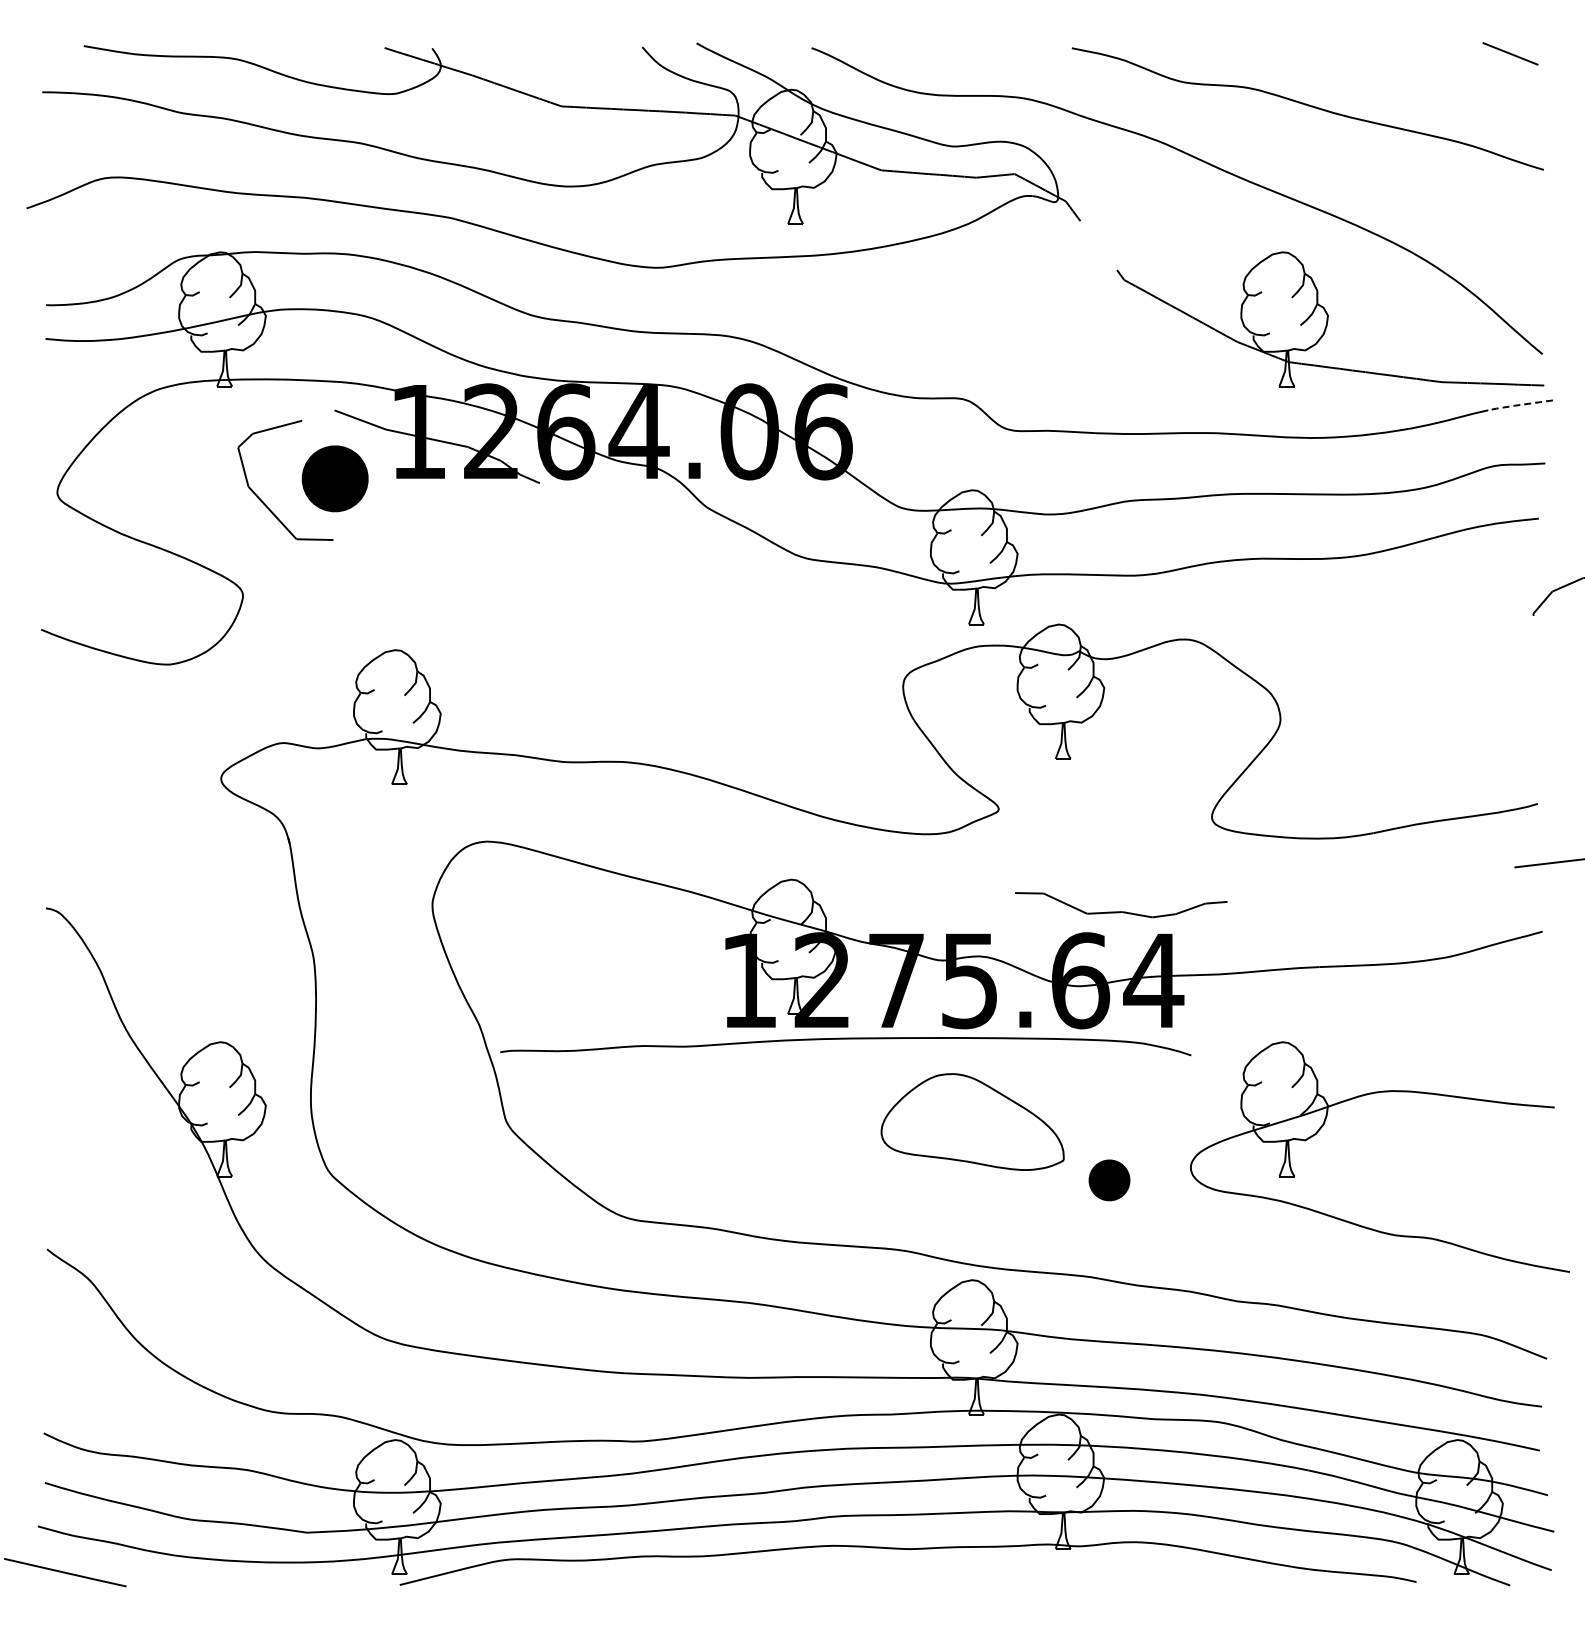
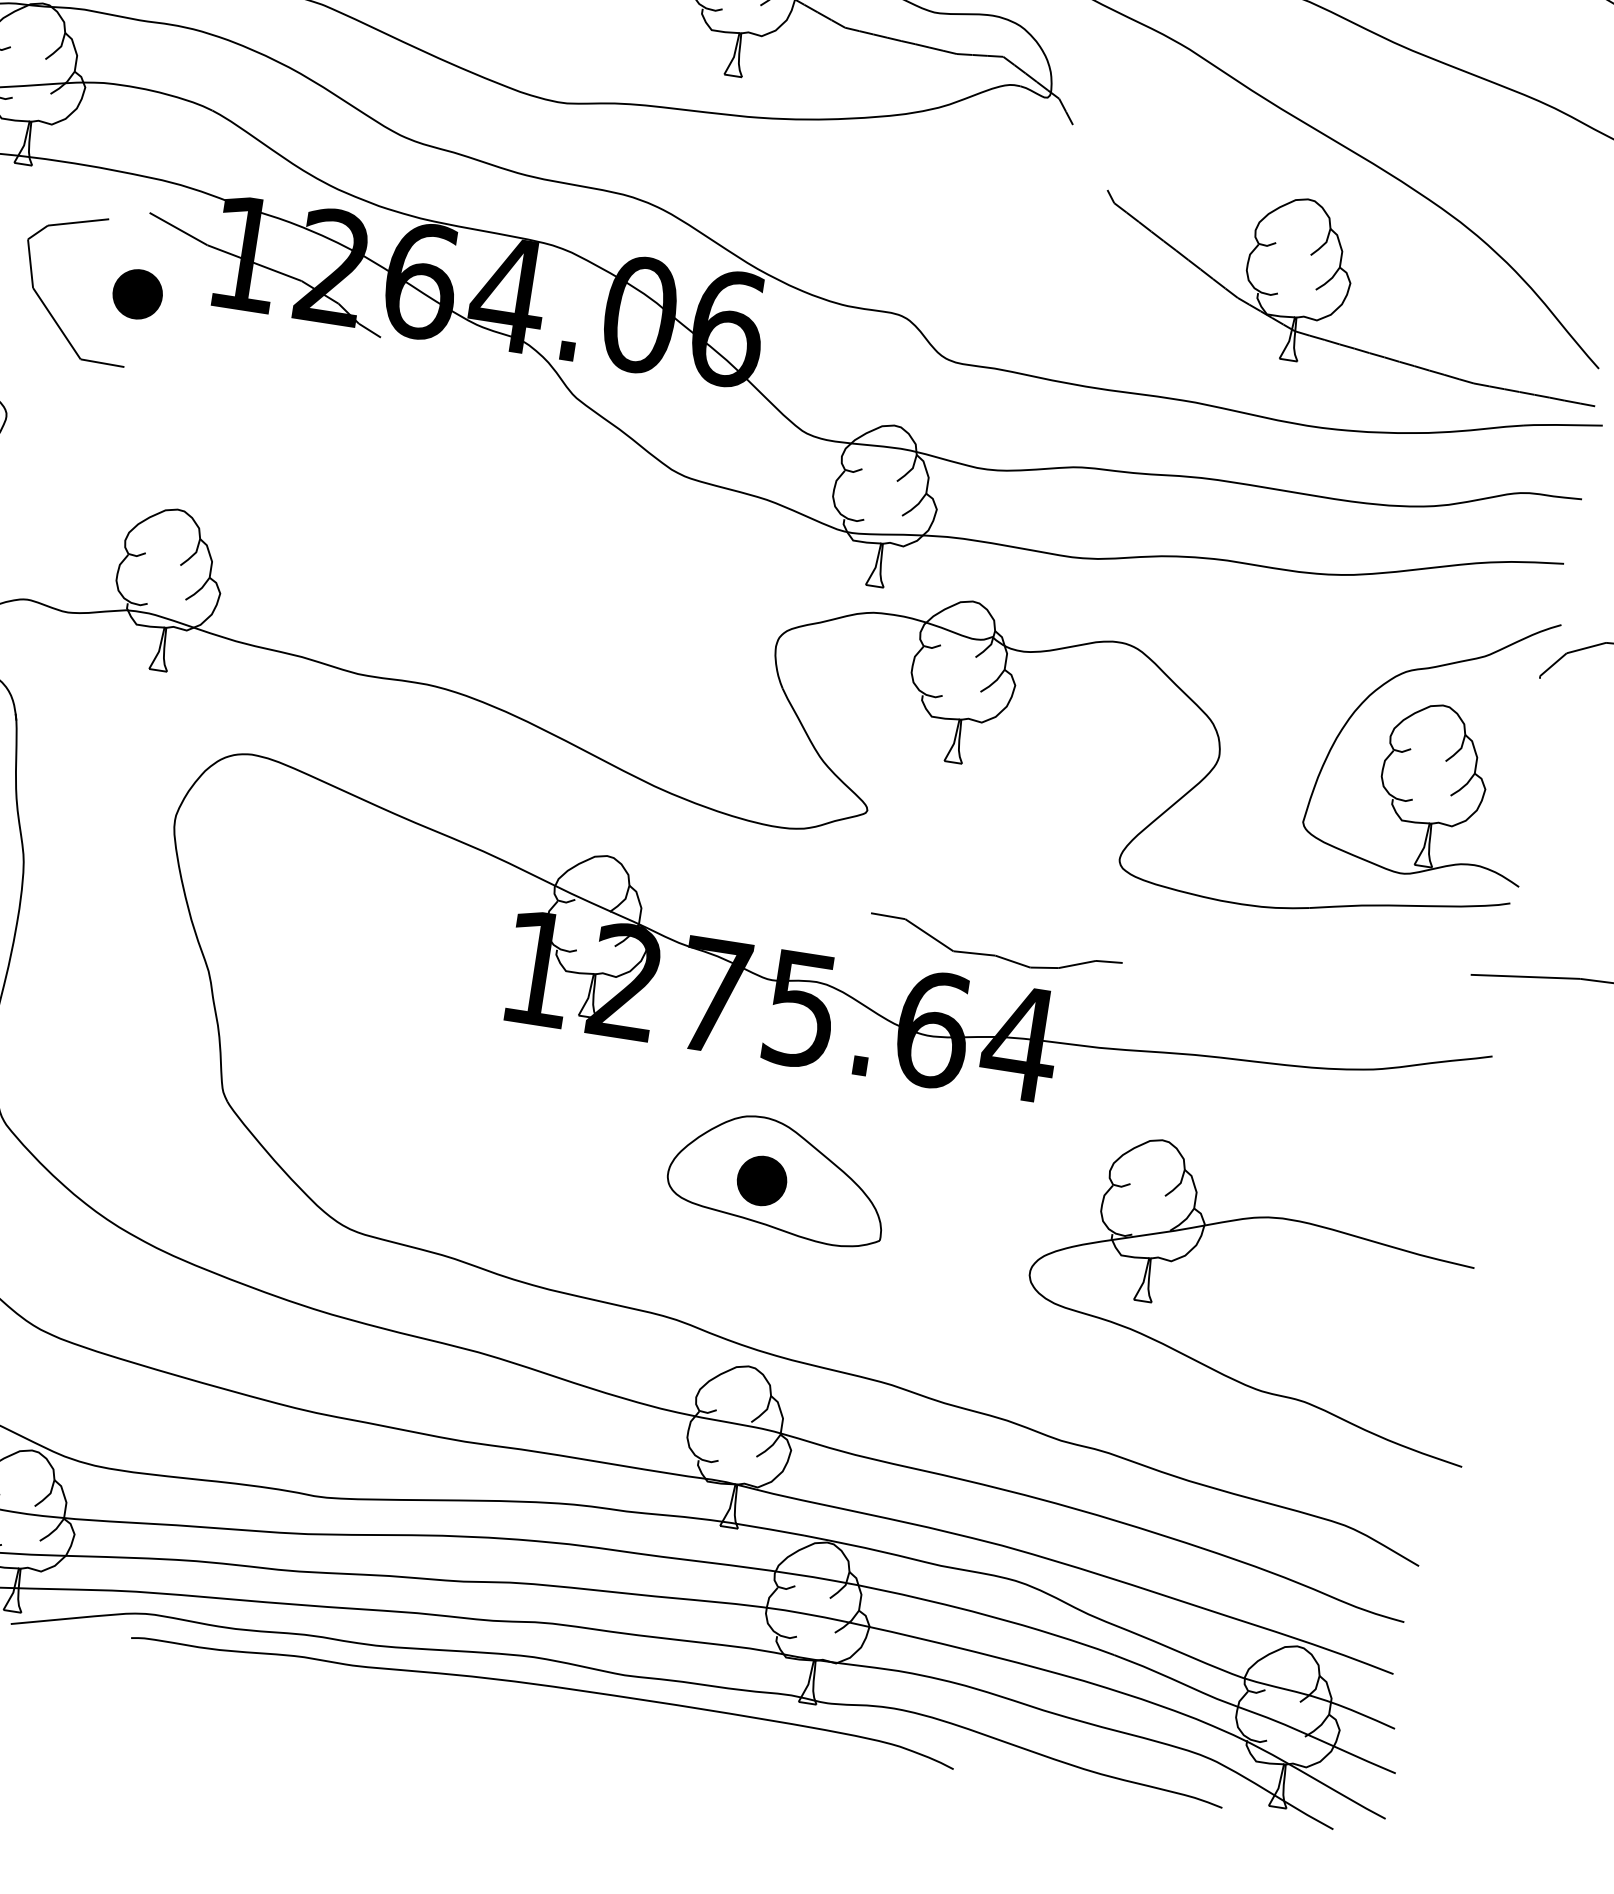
line: (1518, 405) -> (1560, 425), dashed -> solid
part: (334, 478) -> (137, 293), size x0.62
part: (1450, 680) -> (1429, 740), added
curve: (845, 1039) -> (544, 1686), moved
part: (1109, 1180) -> (761, 1181), moved

